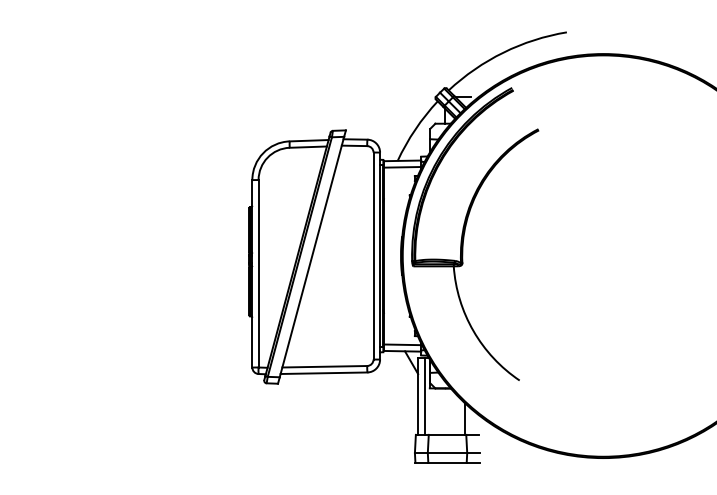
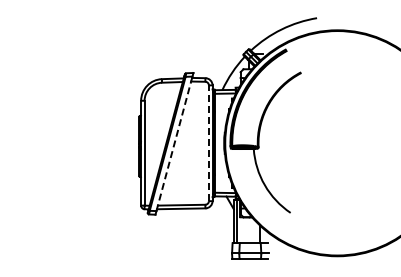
line: (312, 256) -> (174, 143), solid -> dashed
line: (372, 256) -> (208, 143), solid -> dashed

